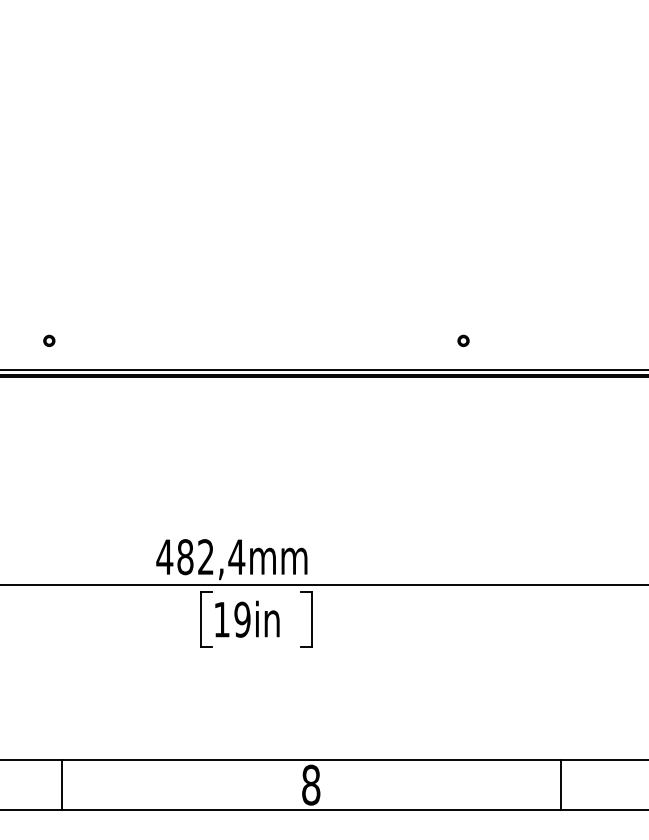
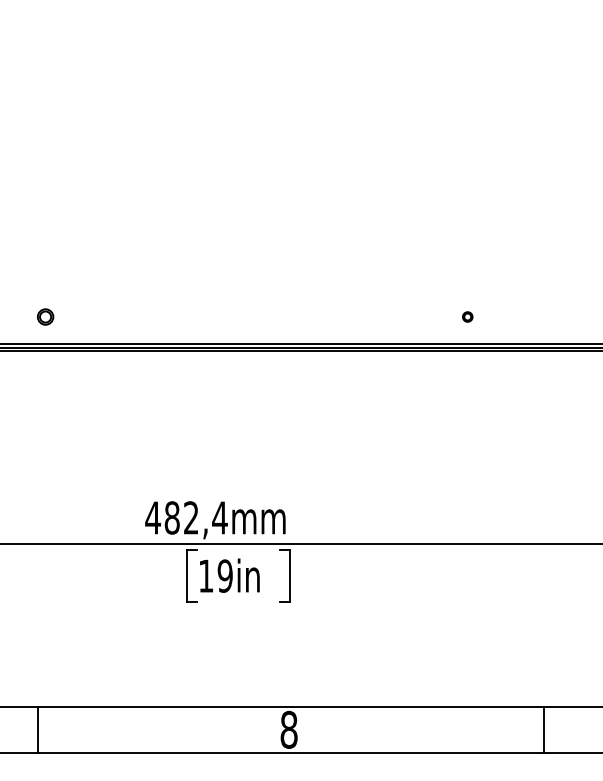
part: (49, 340) -> (45, 316), size x1.6
part: (463, 340) -> (467, 316), moved
line: (61, 784) -> (37, 729), moved
line: (561, 784) -> (543, 729), moved

